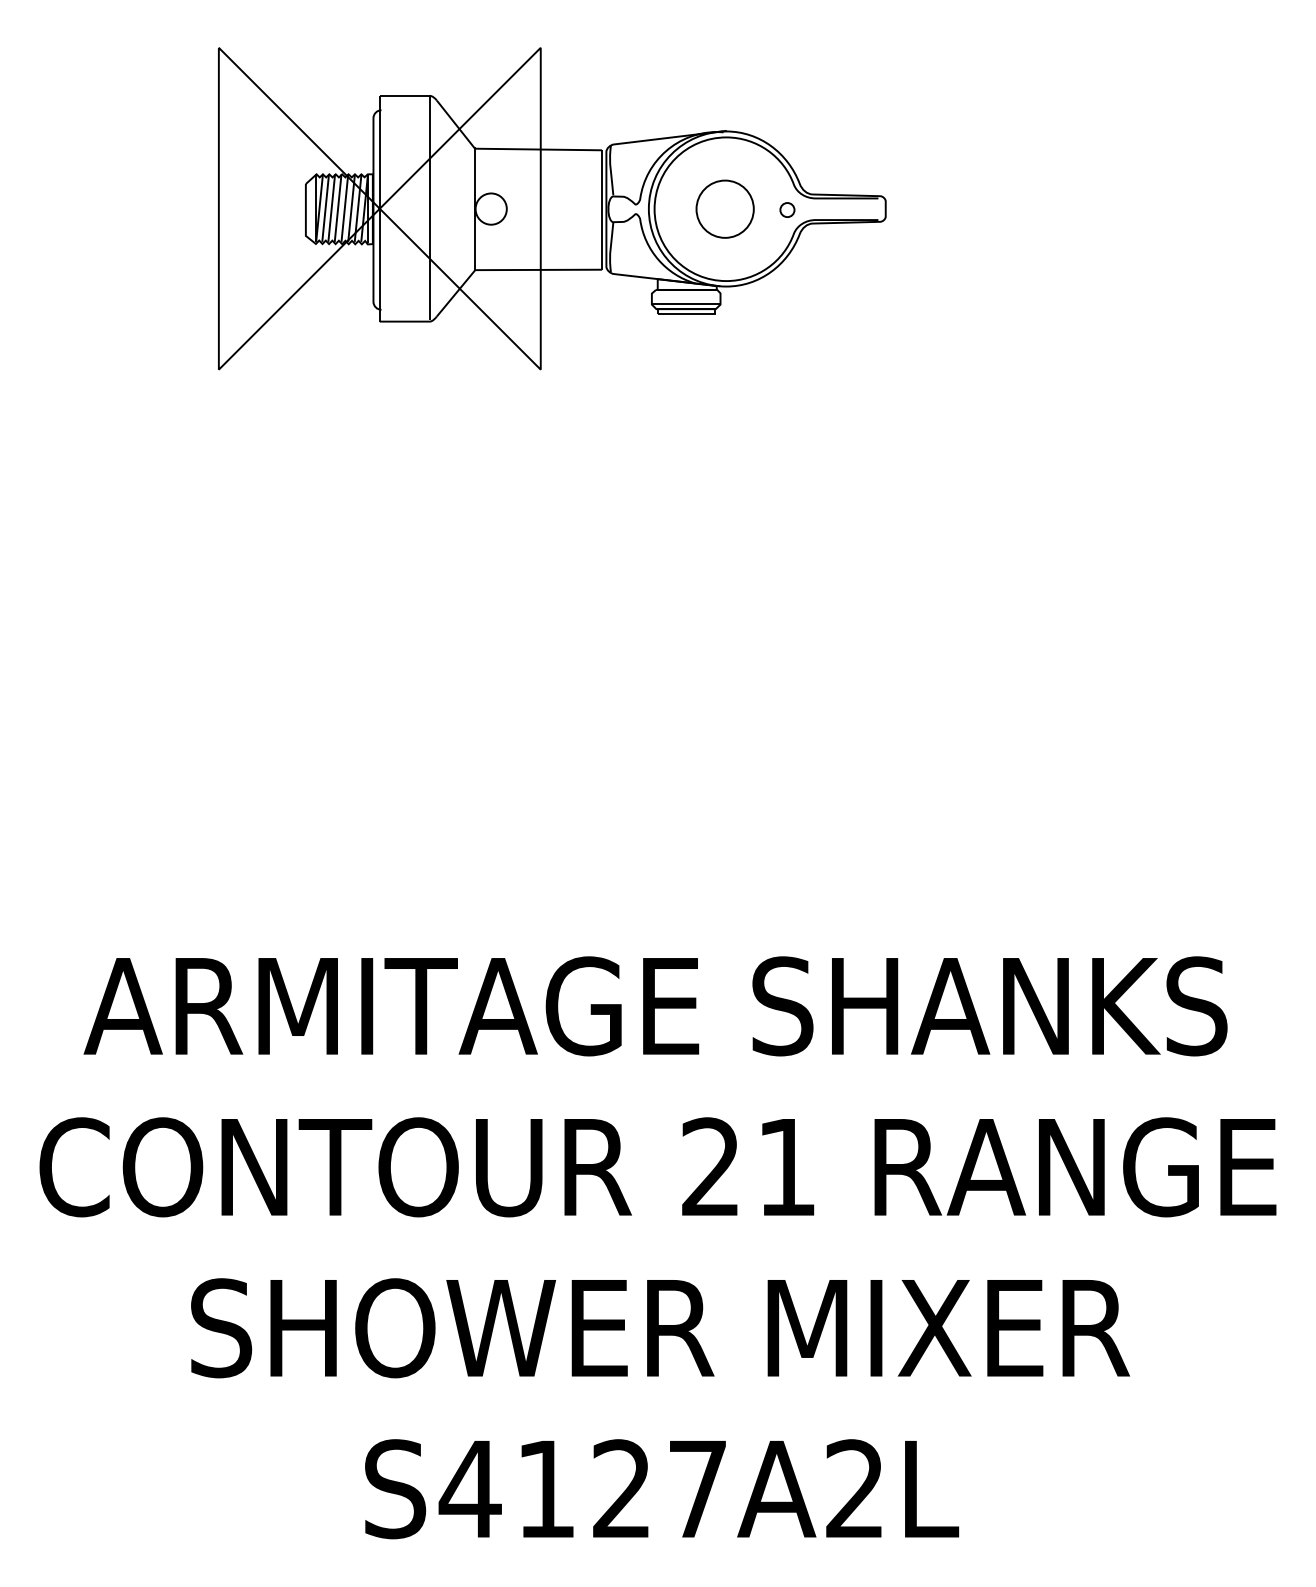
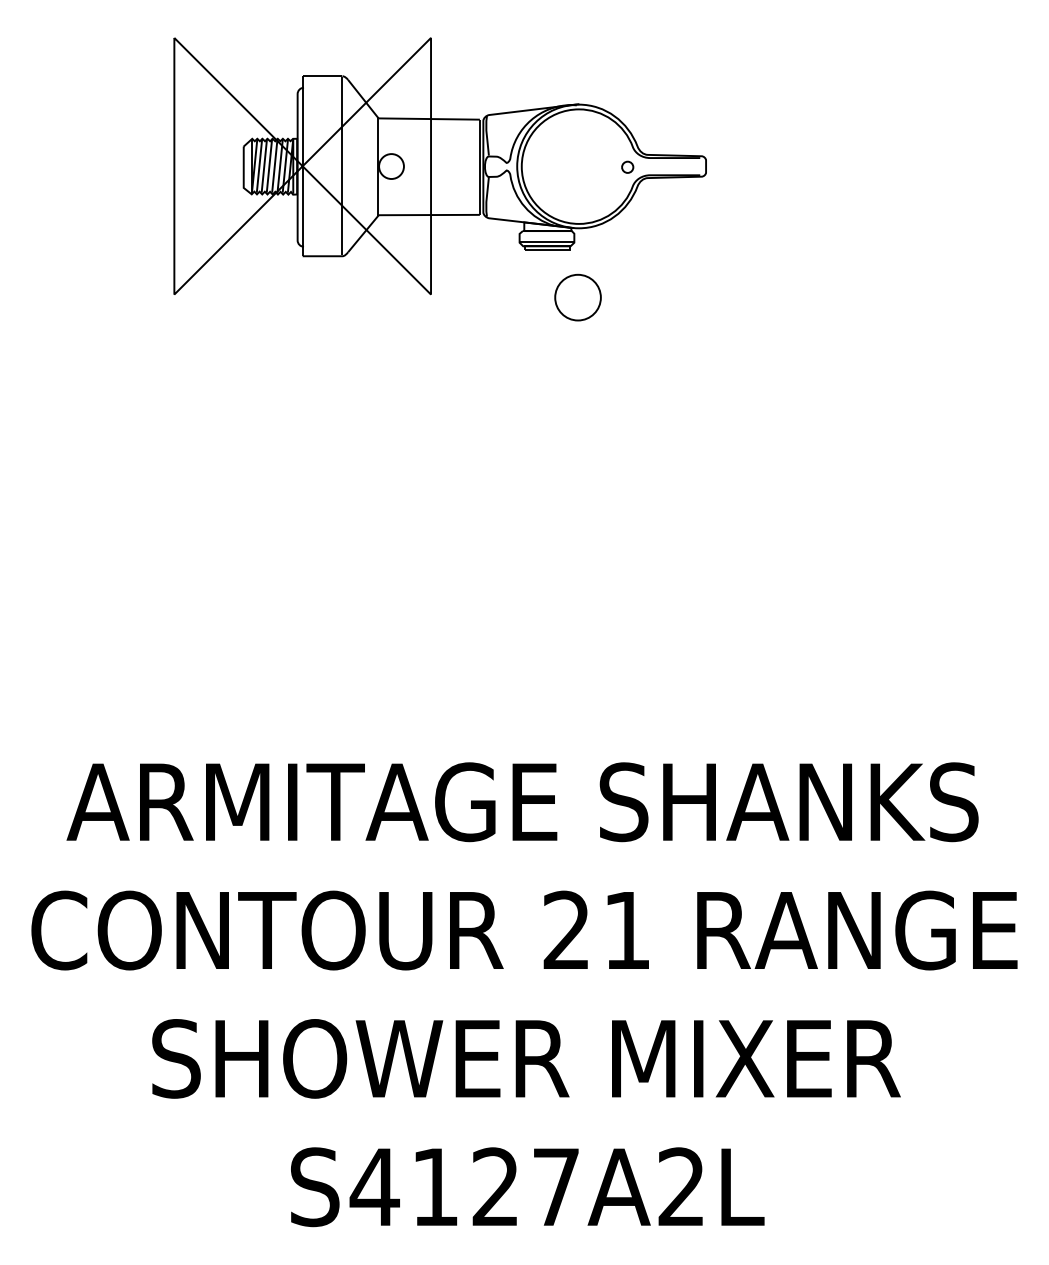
part: (724, 209) -> (577, 297), moved

